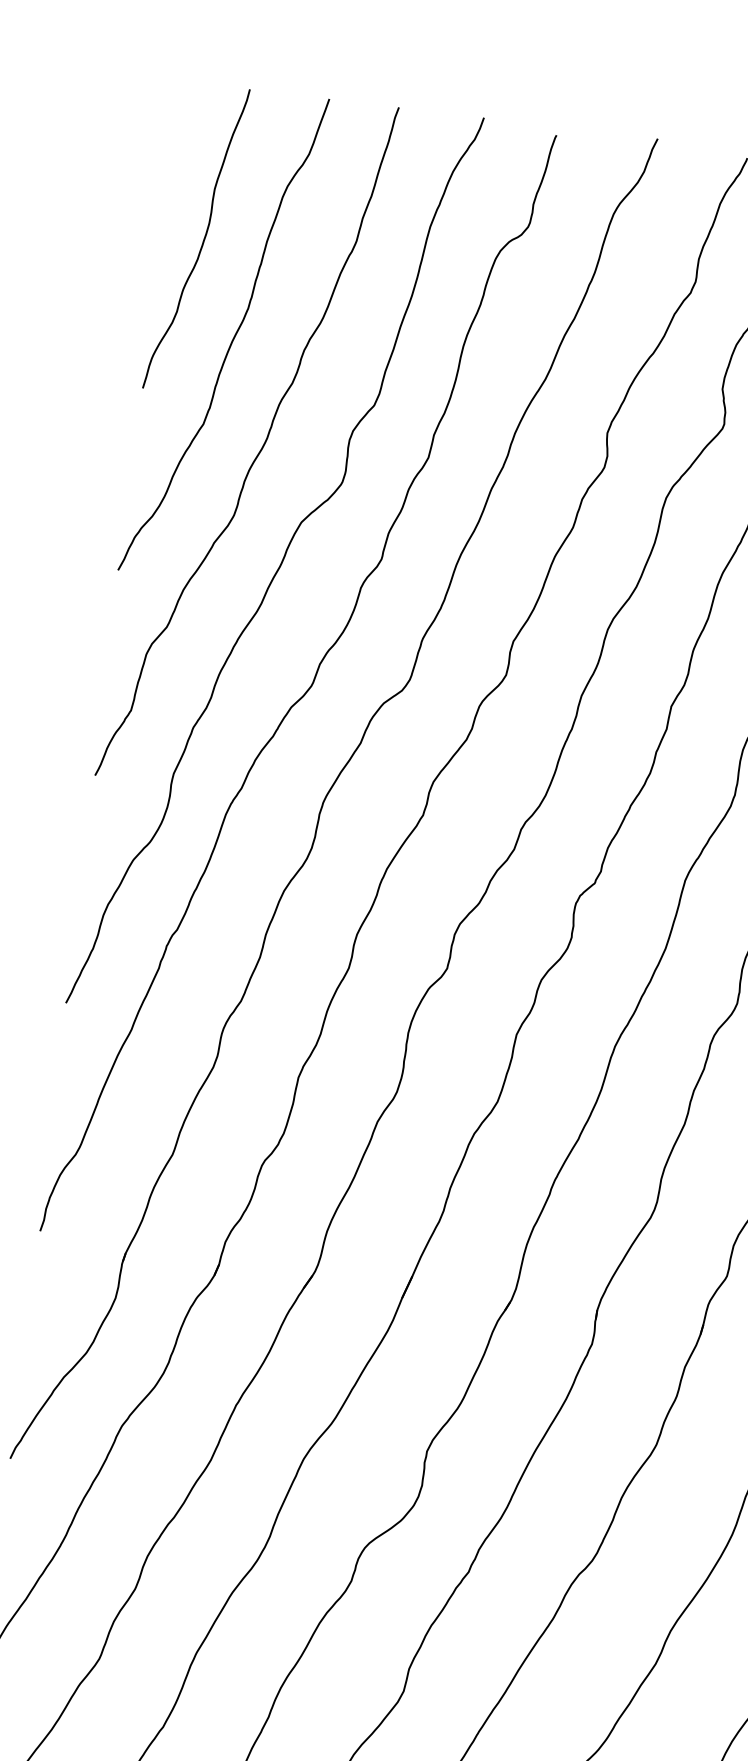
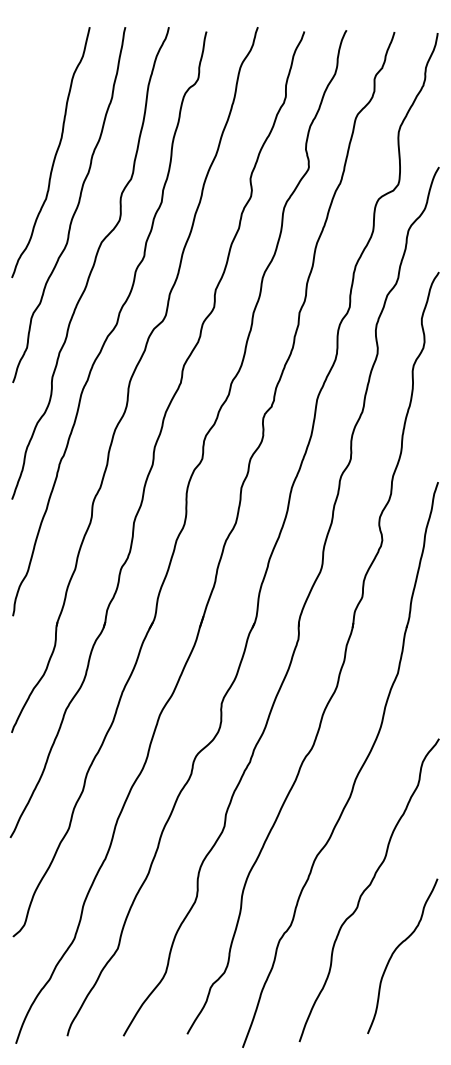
curve: (202, 238) -> (34, 105), removed

